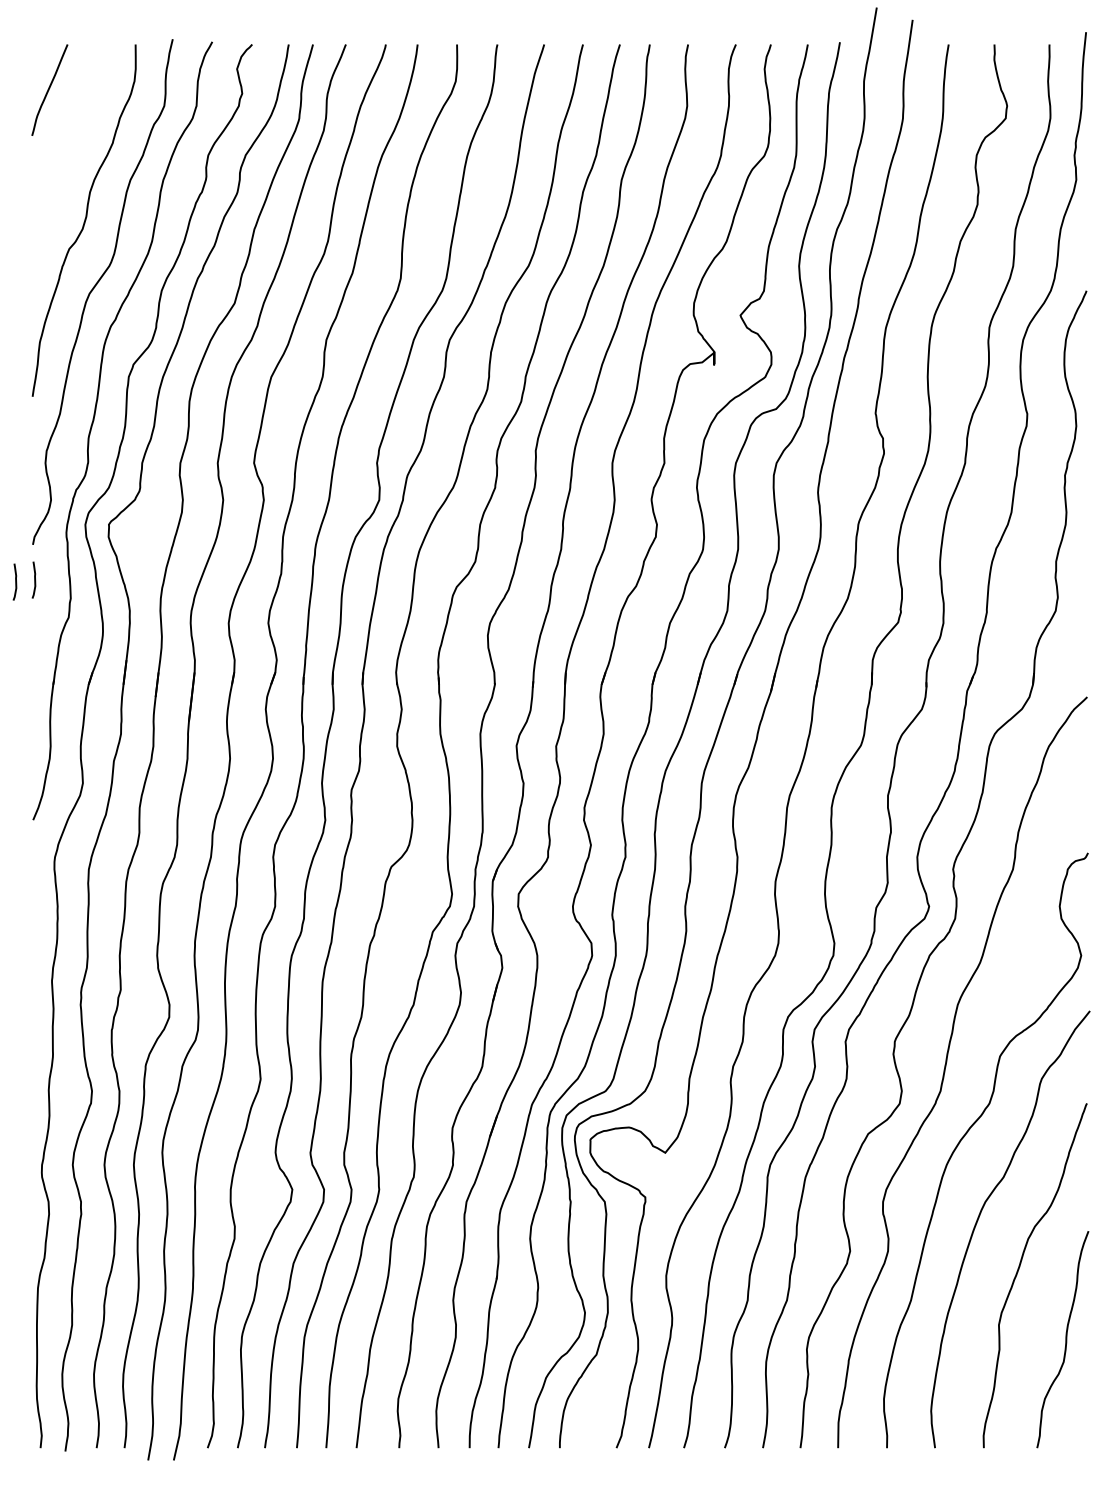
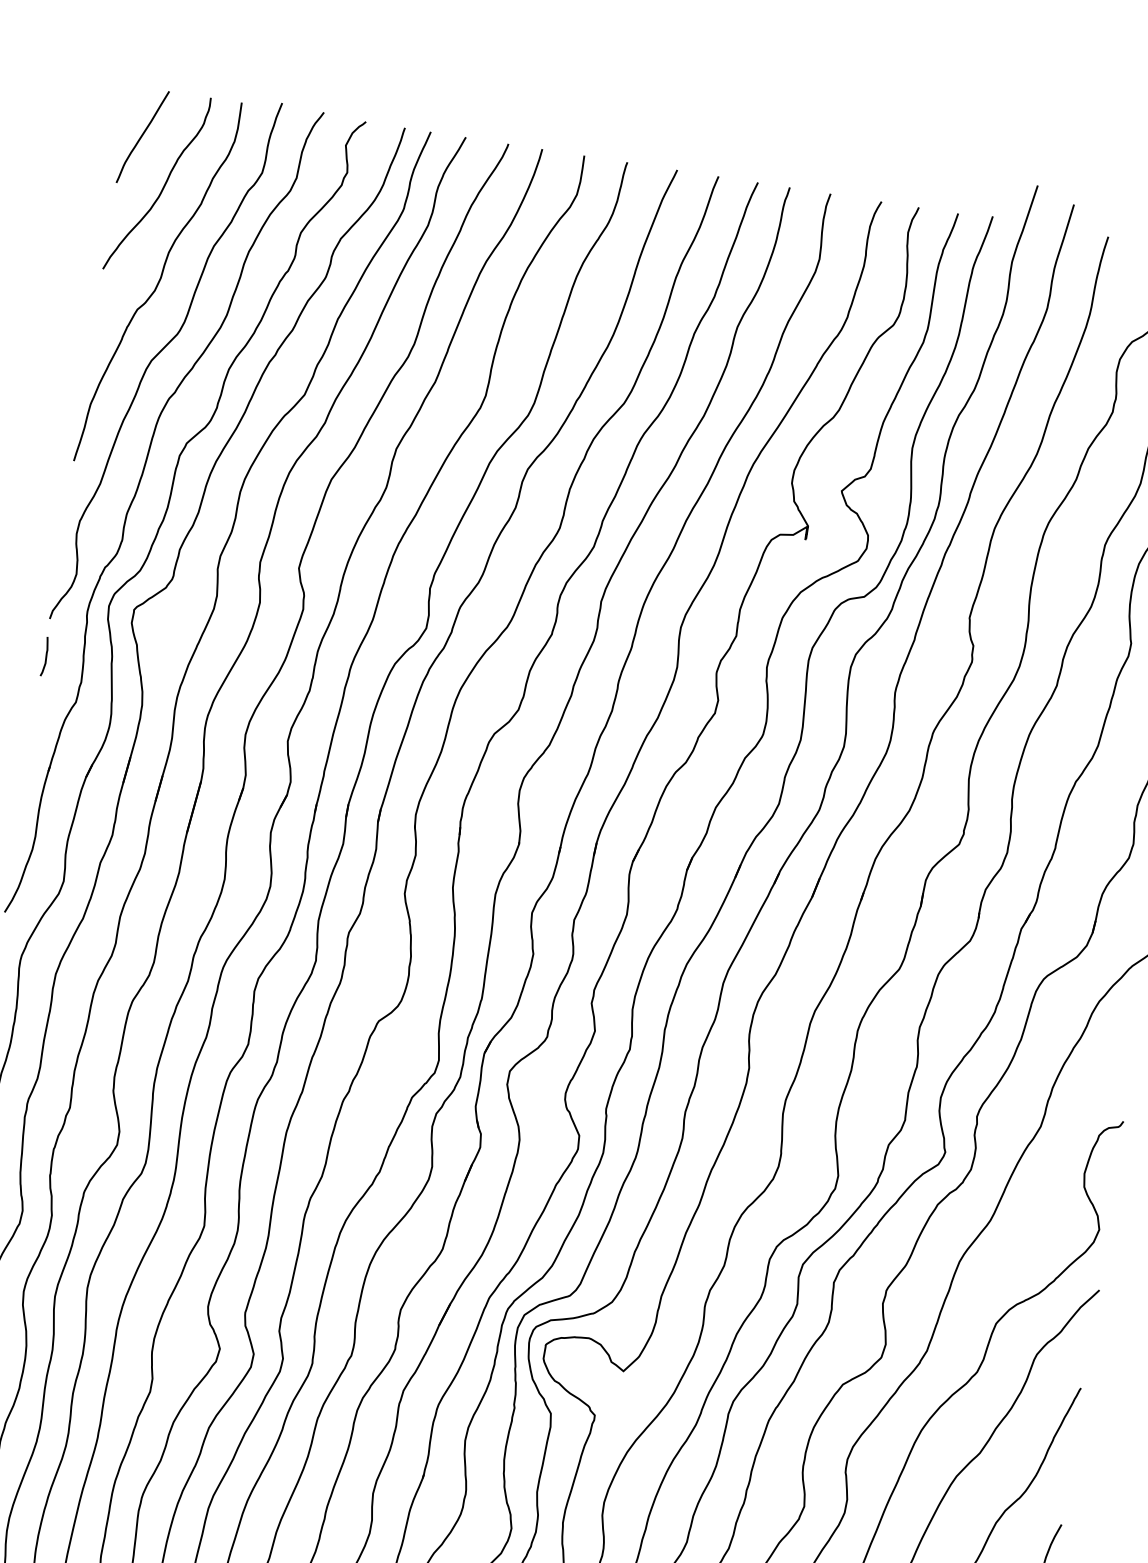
curve: (75, 131) -> (163, 185), added
curve: (15, 581) -> (25, 655), removed

